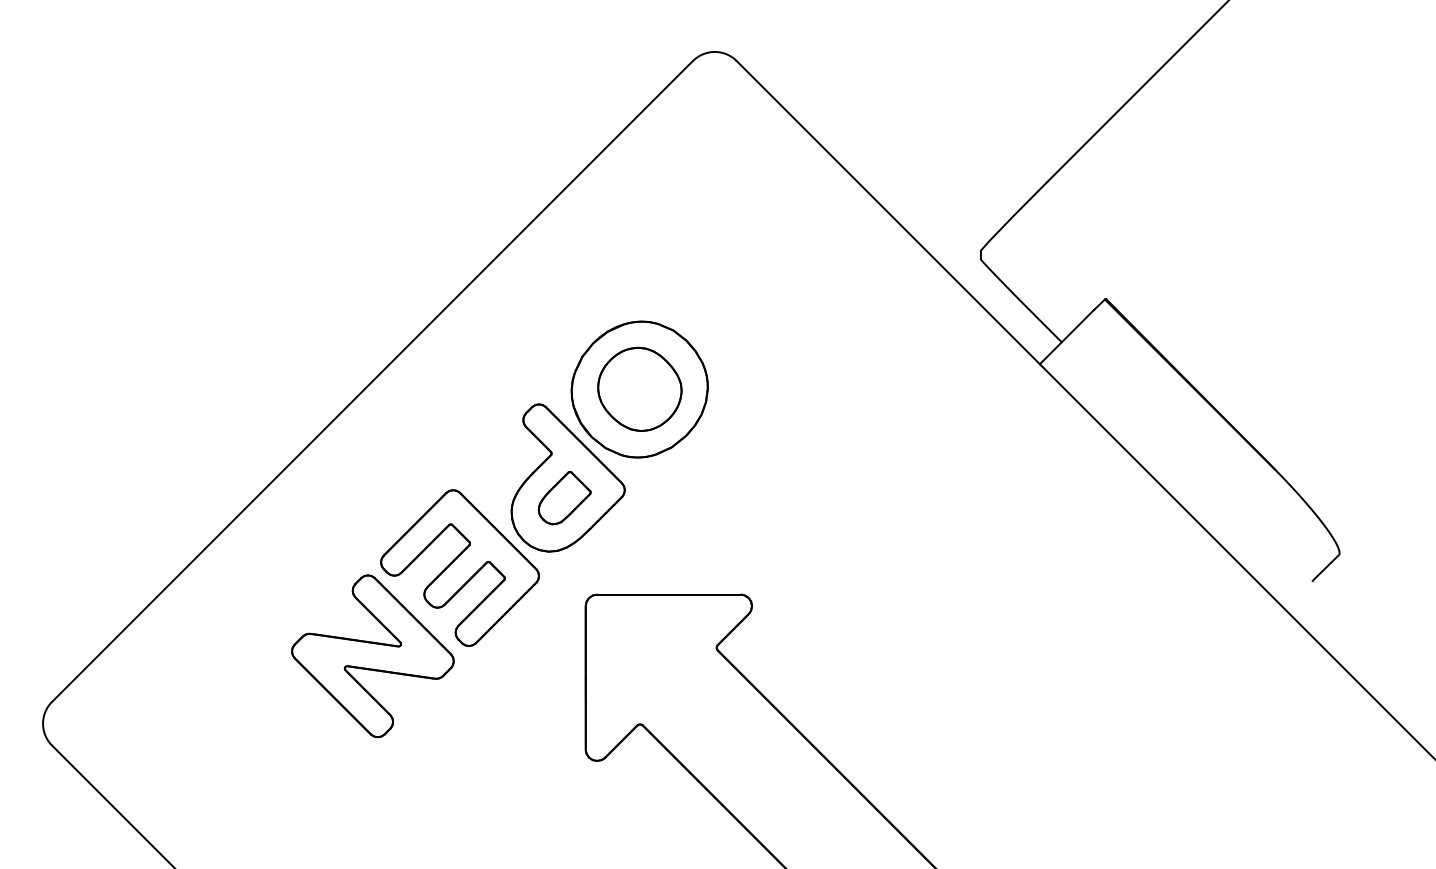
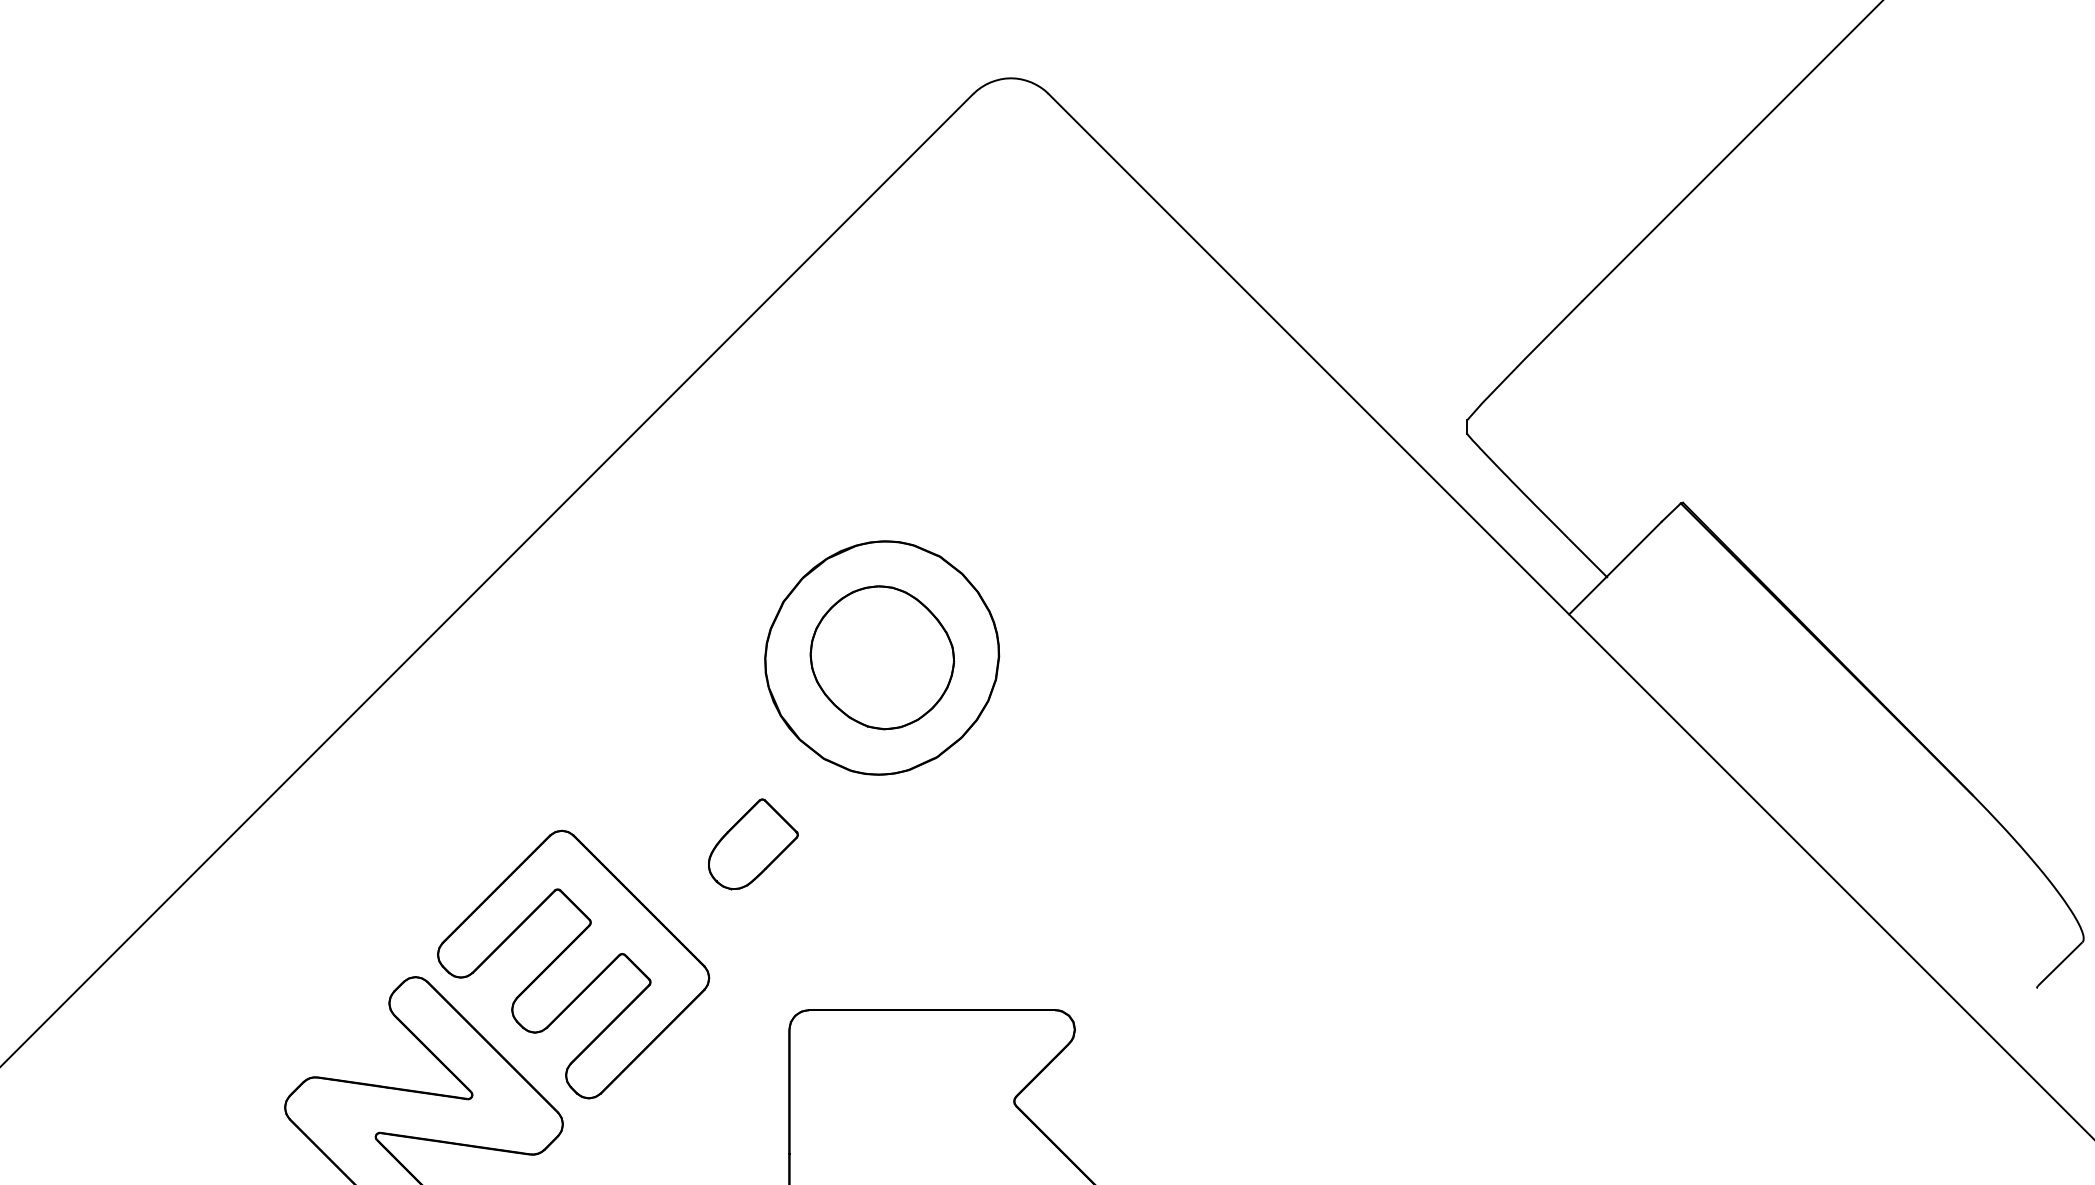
part: (567, 477) -> (758, 808), removed

